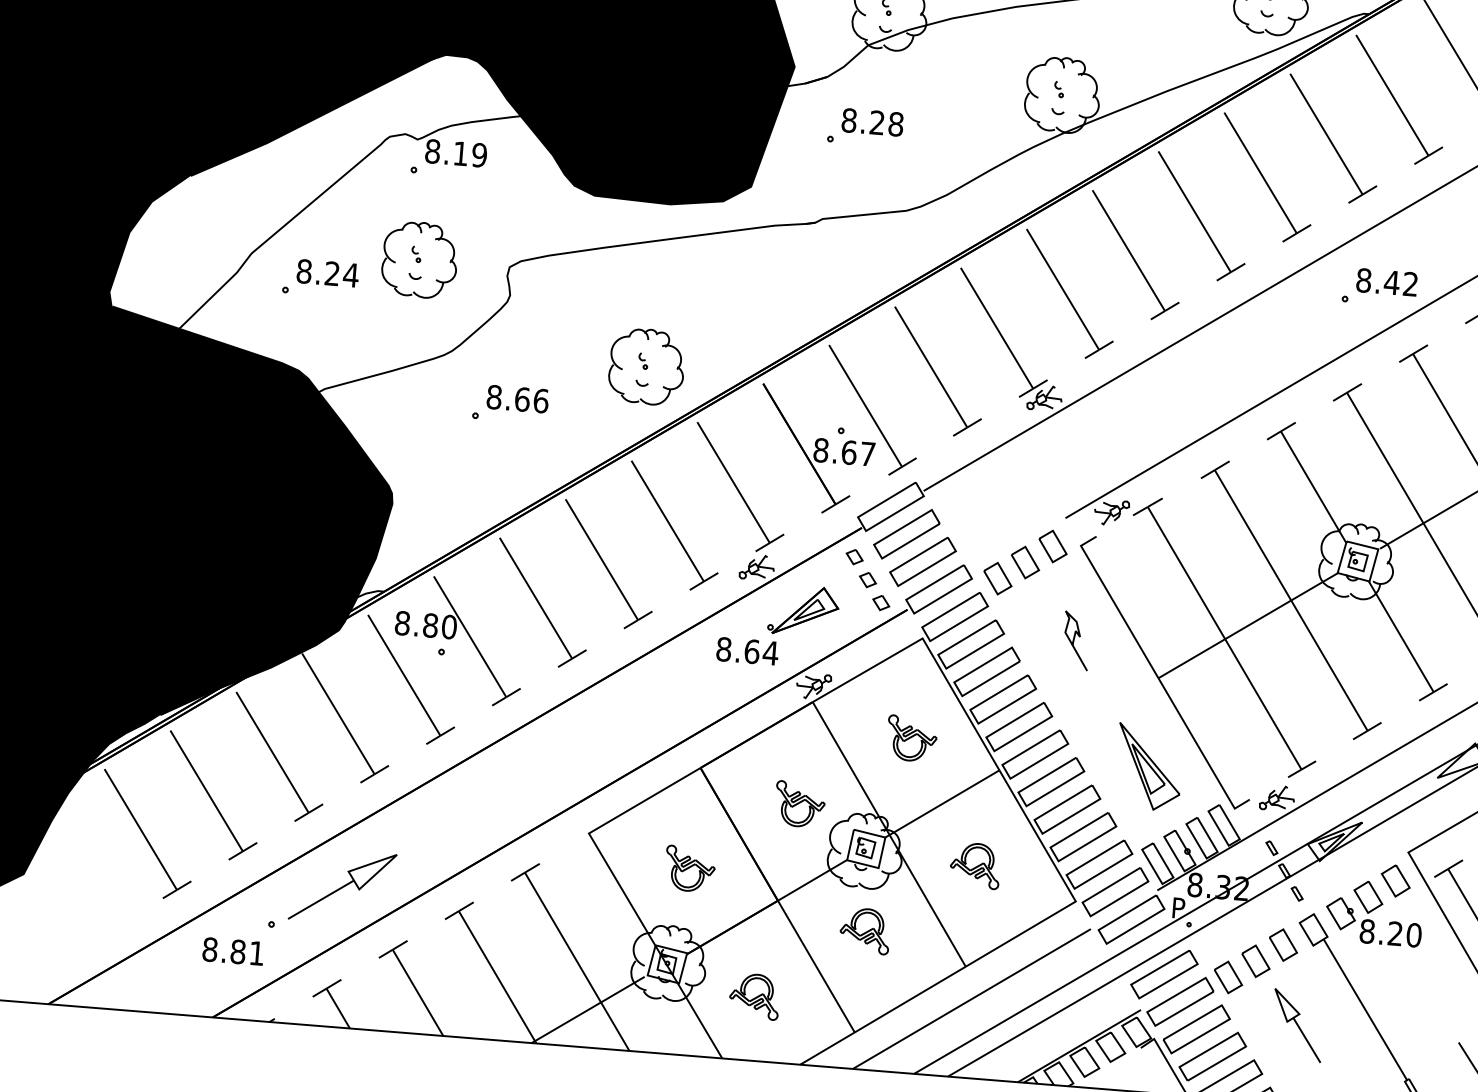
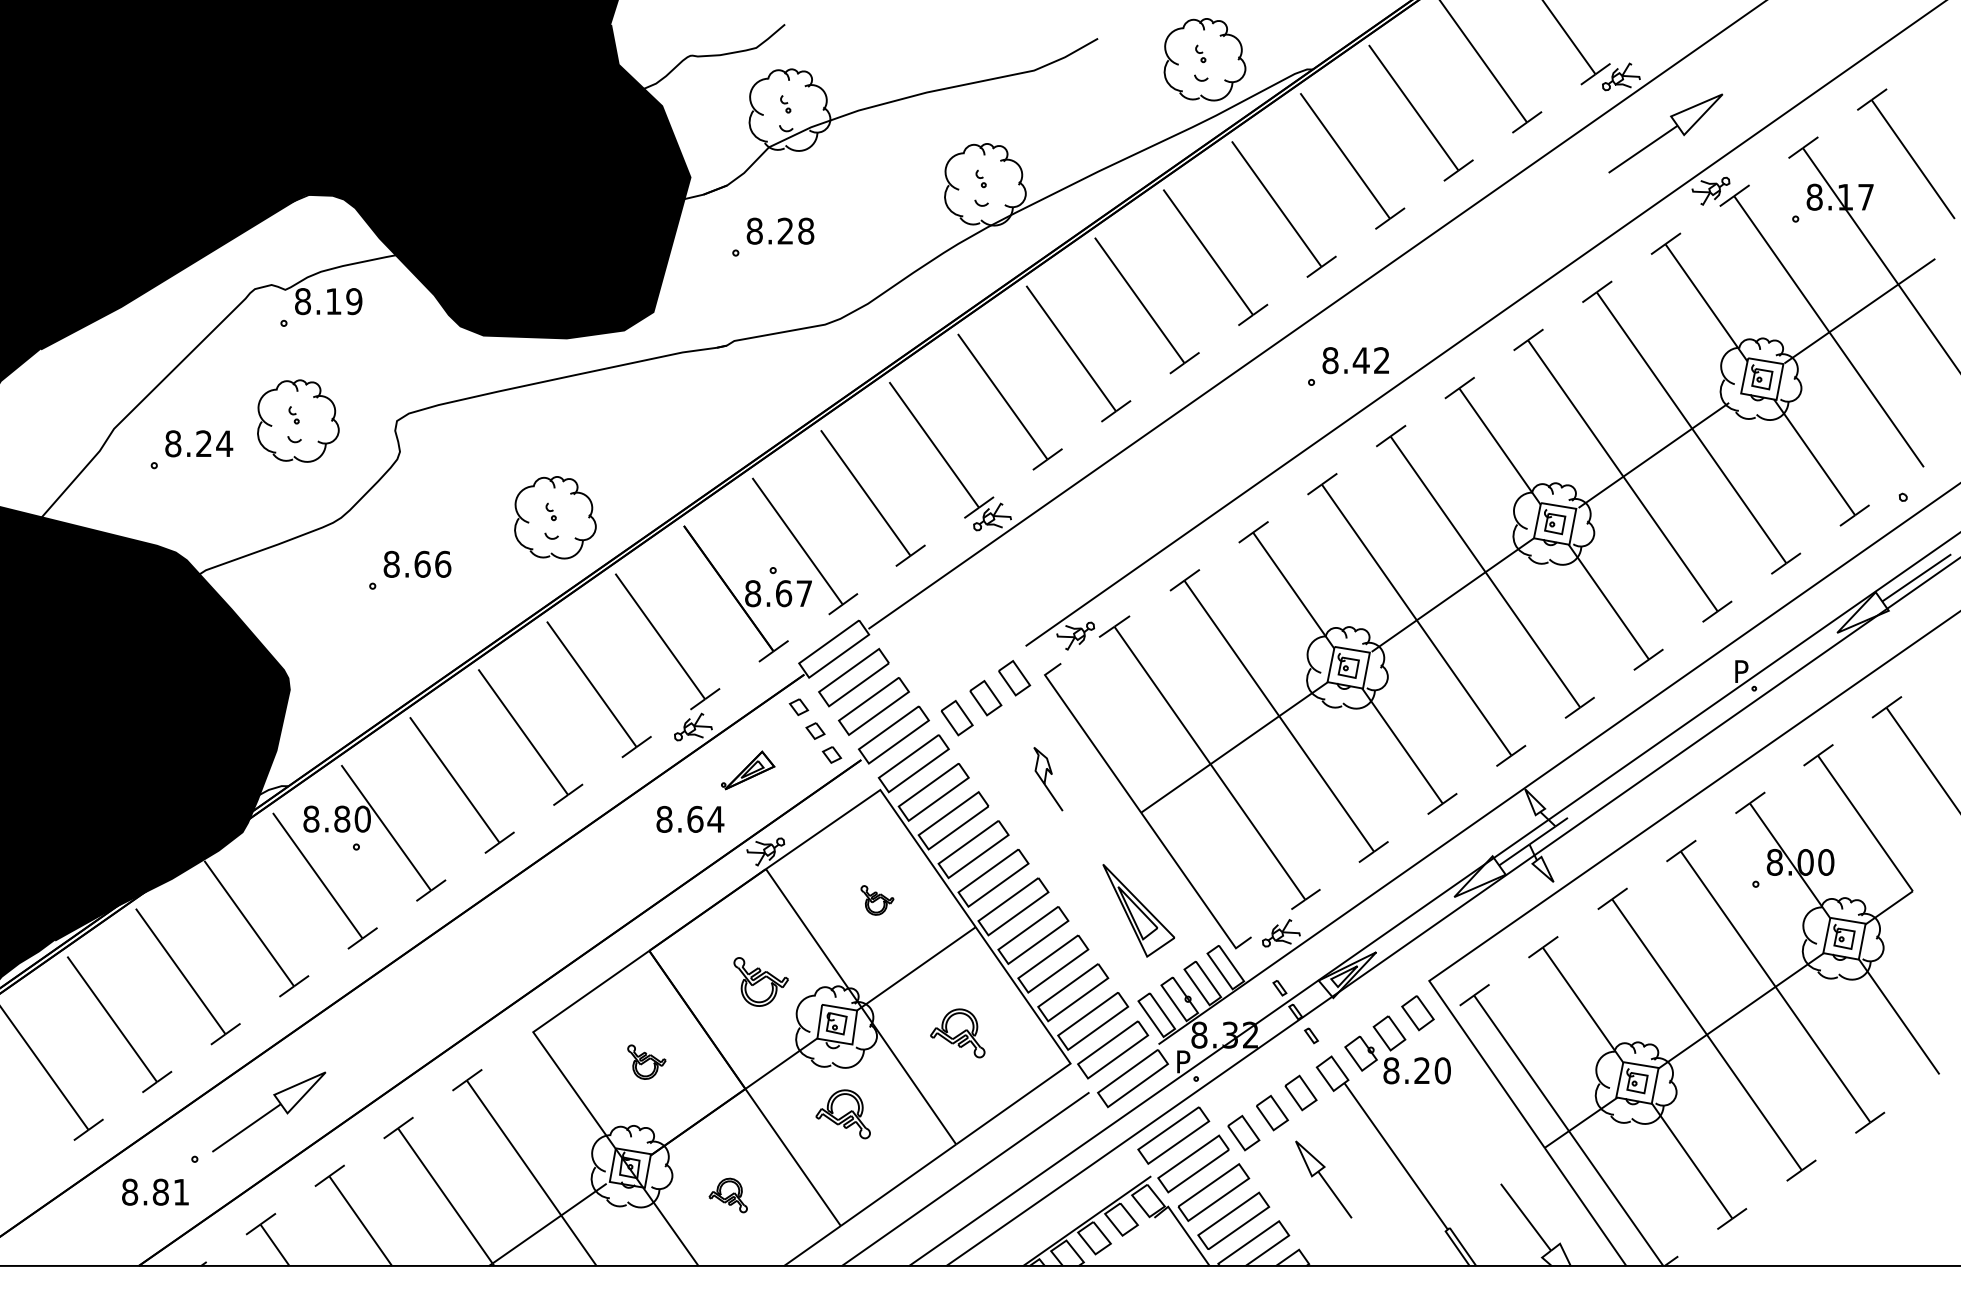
part: (803, 610) -> (747, 770), size x0.7
part: (911, 738) -> (877, 900), size x0.6
part: (689, 869) -> (646, 1062), size x0.7
part: (753, 996) -> (727, 1195), size x0.7

